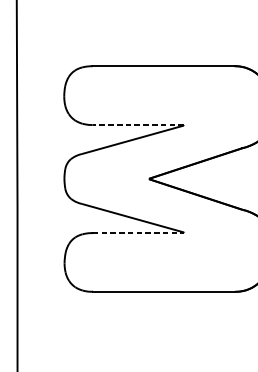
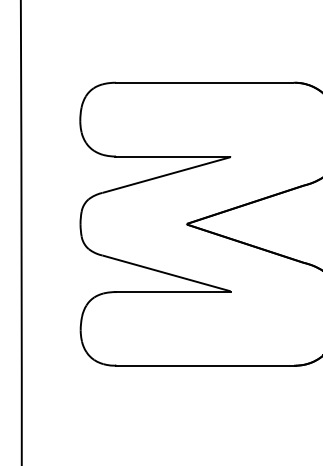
line: (137, 125) -> (172, 156), dashed -> solid
line: (138, 233) -> (173, 292), dashed -> solid

